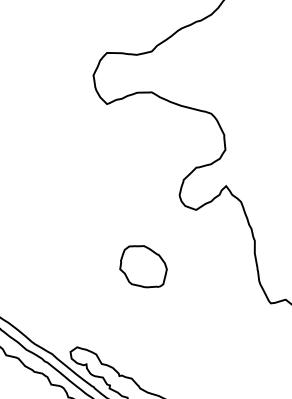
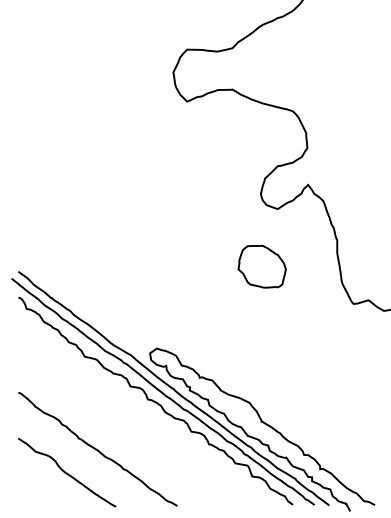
part: (142, 266) -> (261, 266), moved

